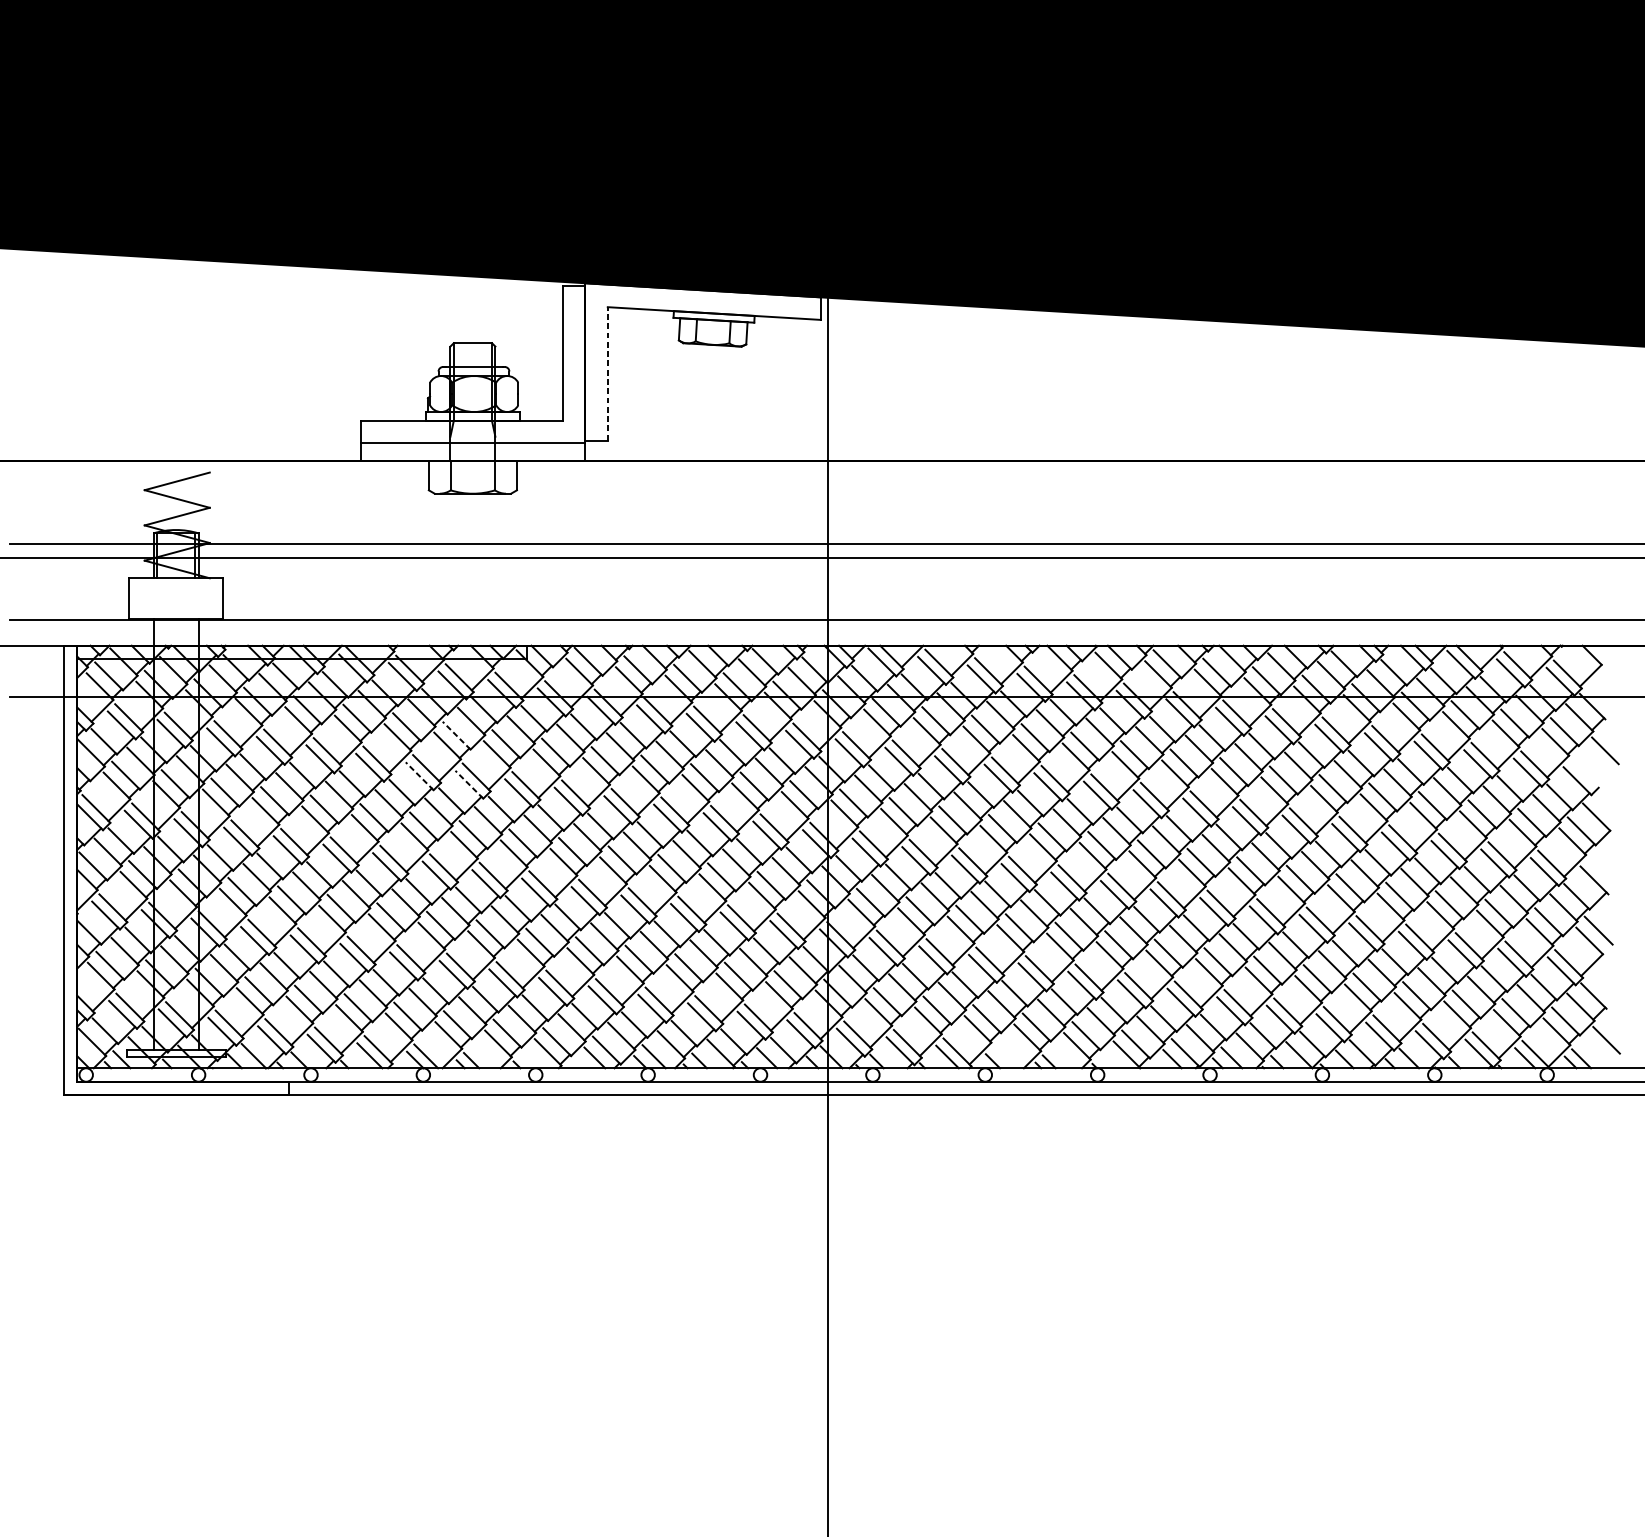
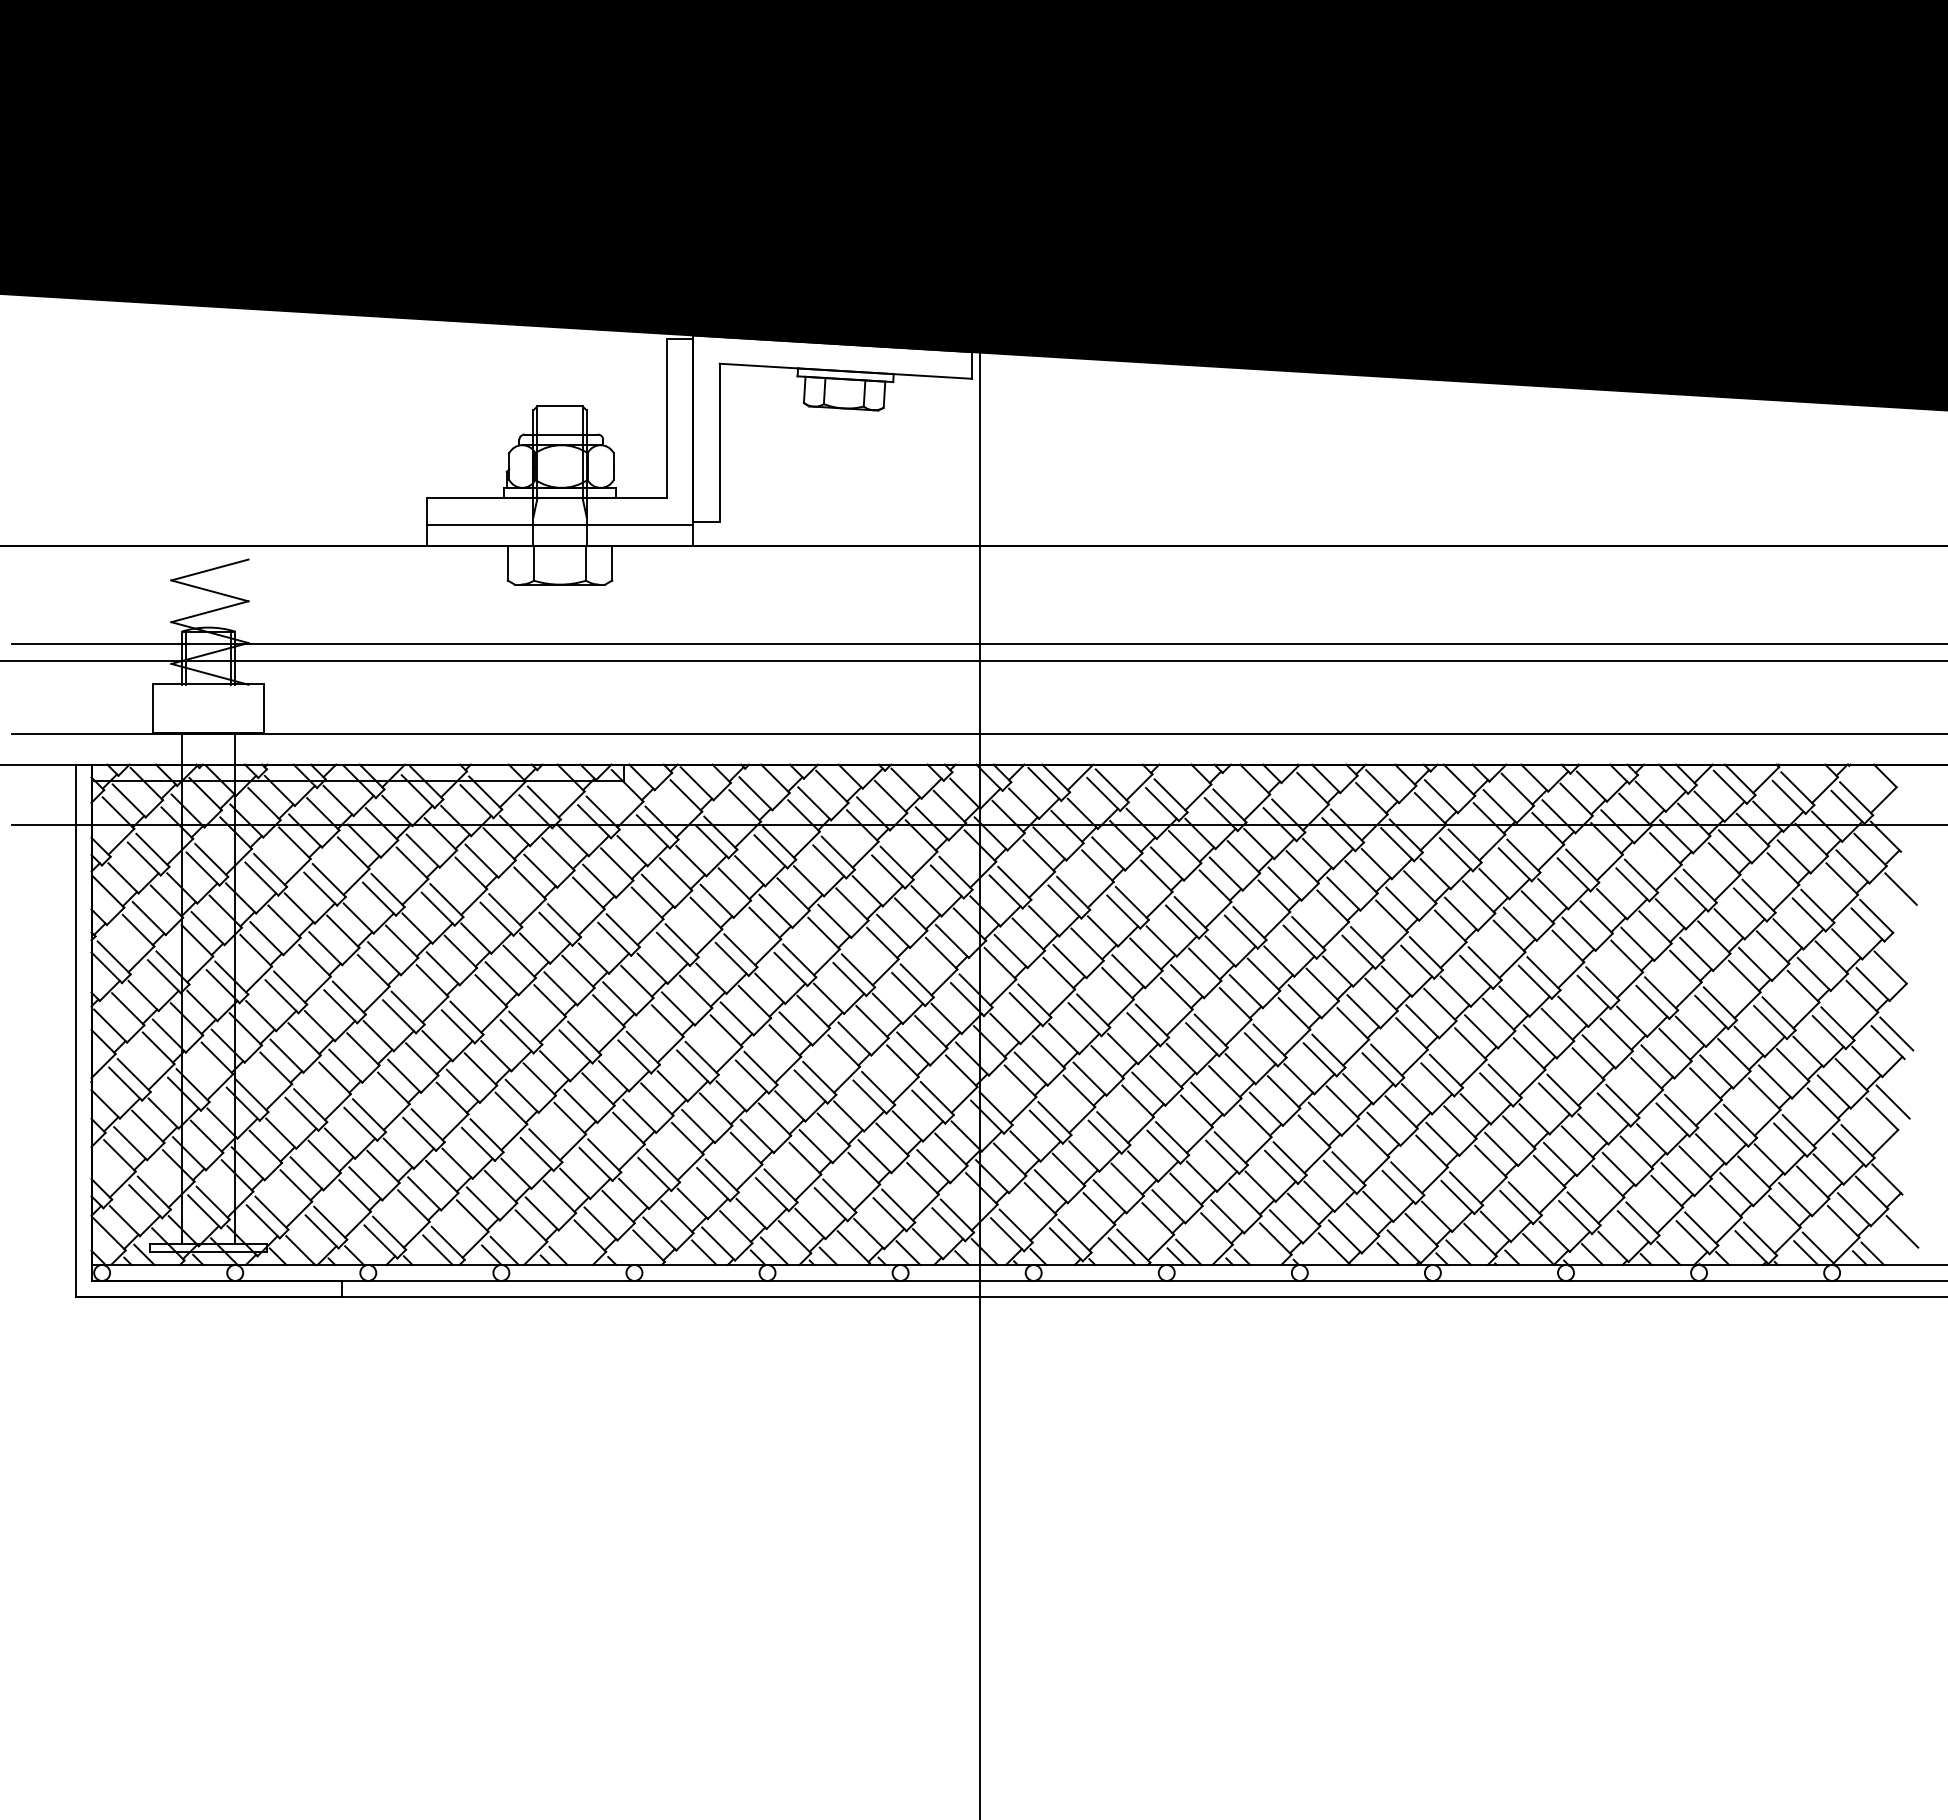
line: (607, 373) -> (719, 442), dashed -> solid
line: (456, 735) -> (540, 870), dashed -> solid
line: (1584, 773) -> (1876, 915), added
line: (419, 775) -> (496, 918), dashed -> solid
line: (469, 784) -> (555, 928), dashed -> solid
line: (1601, 872) -> (1896, 1033), added
line: (1003, 1056) -> (1188, 1251), added

